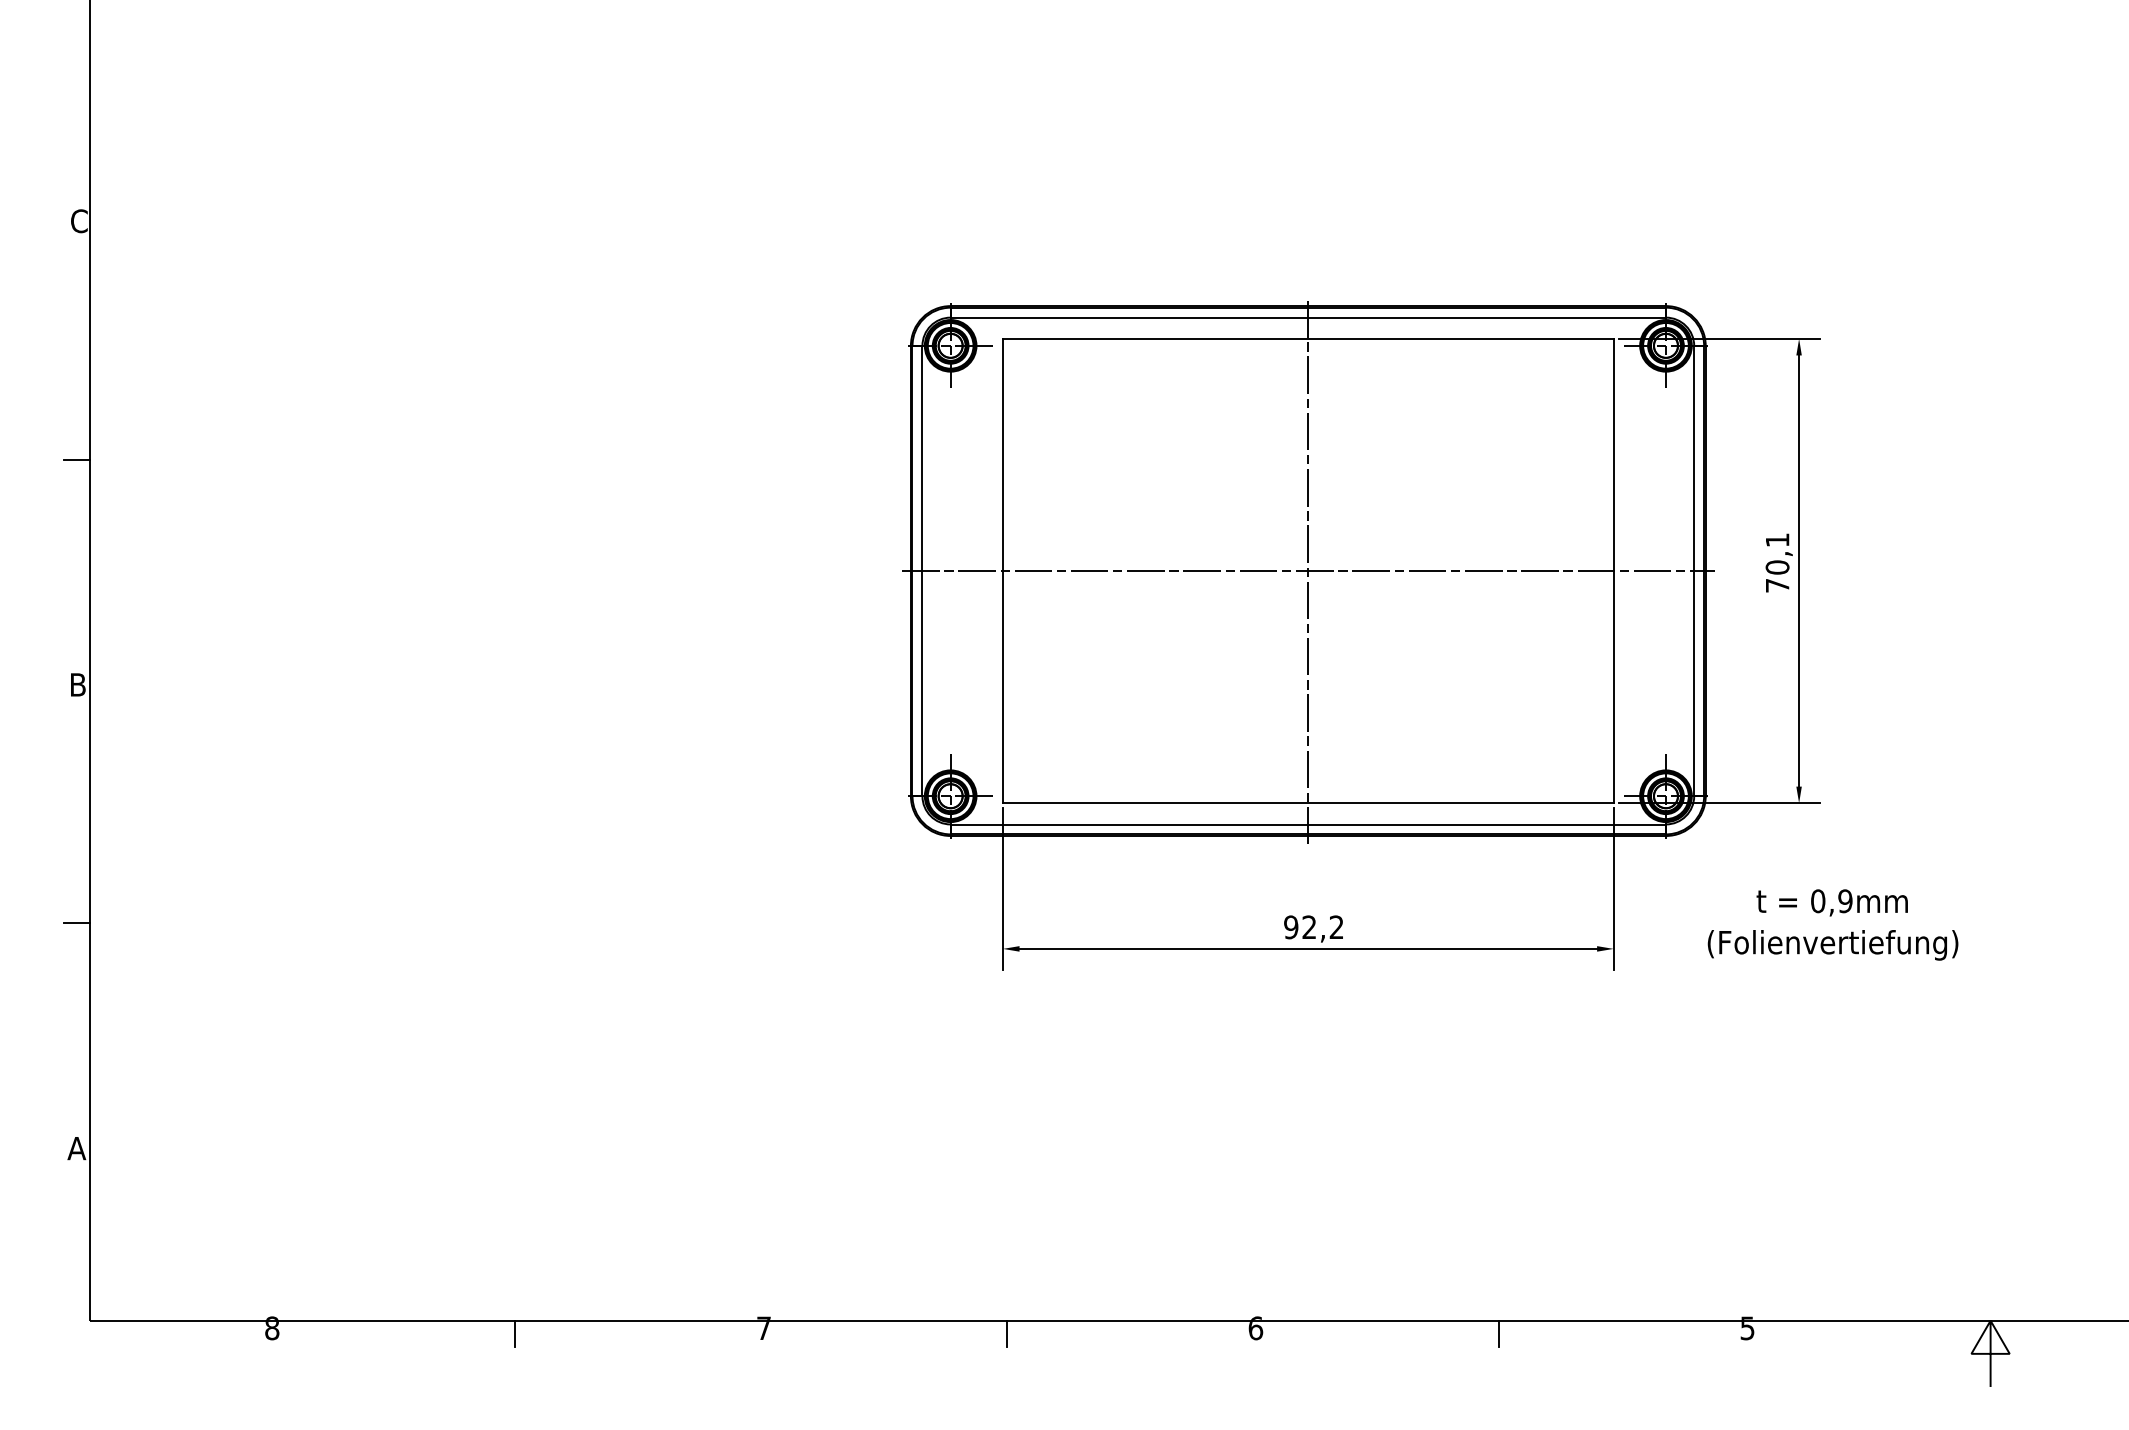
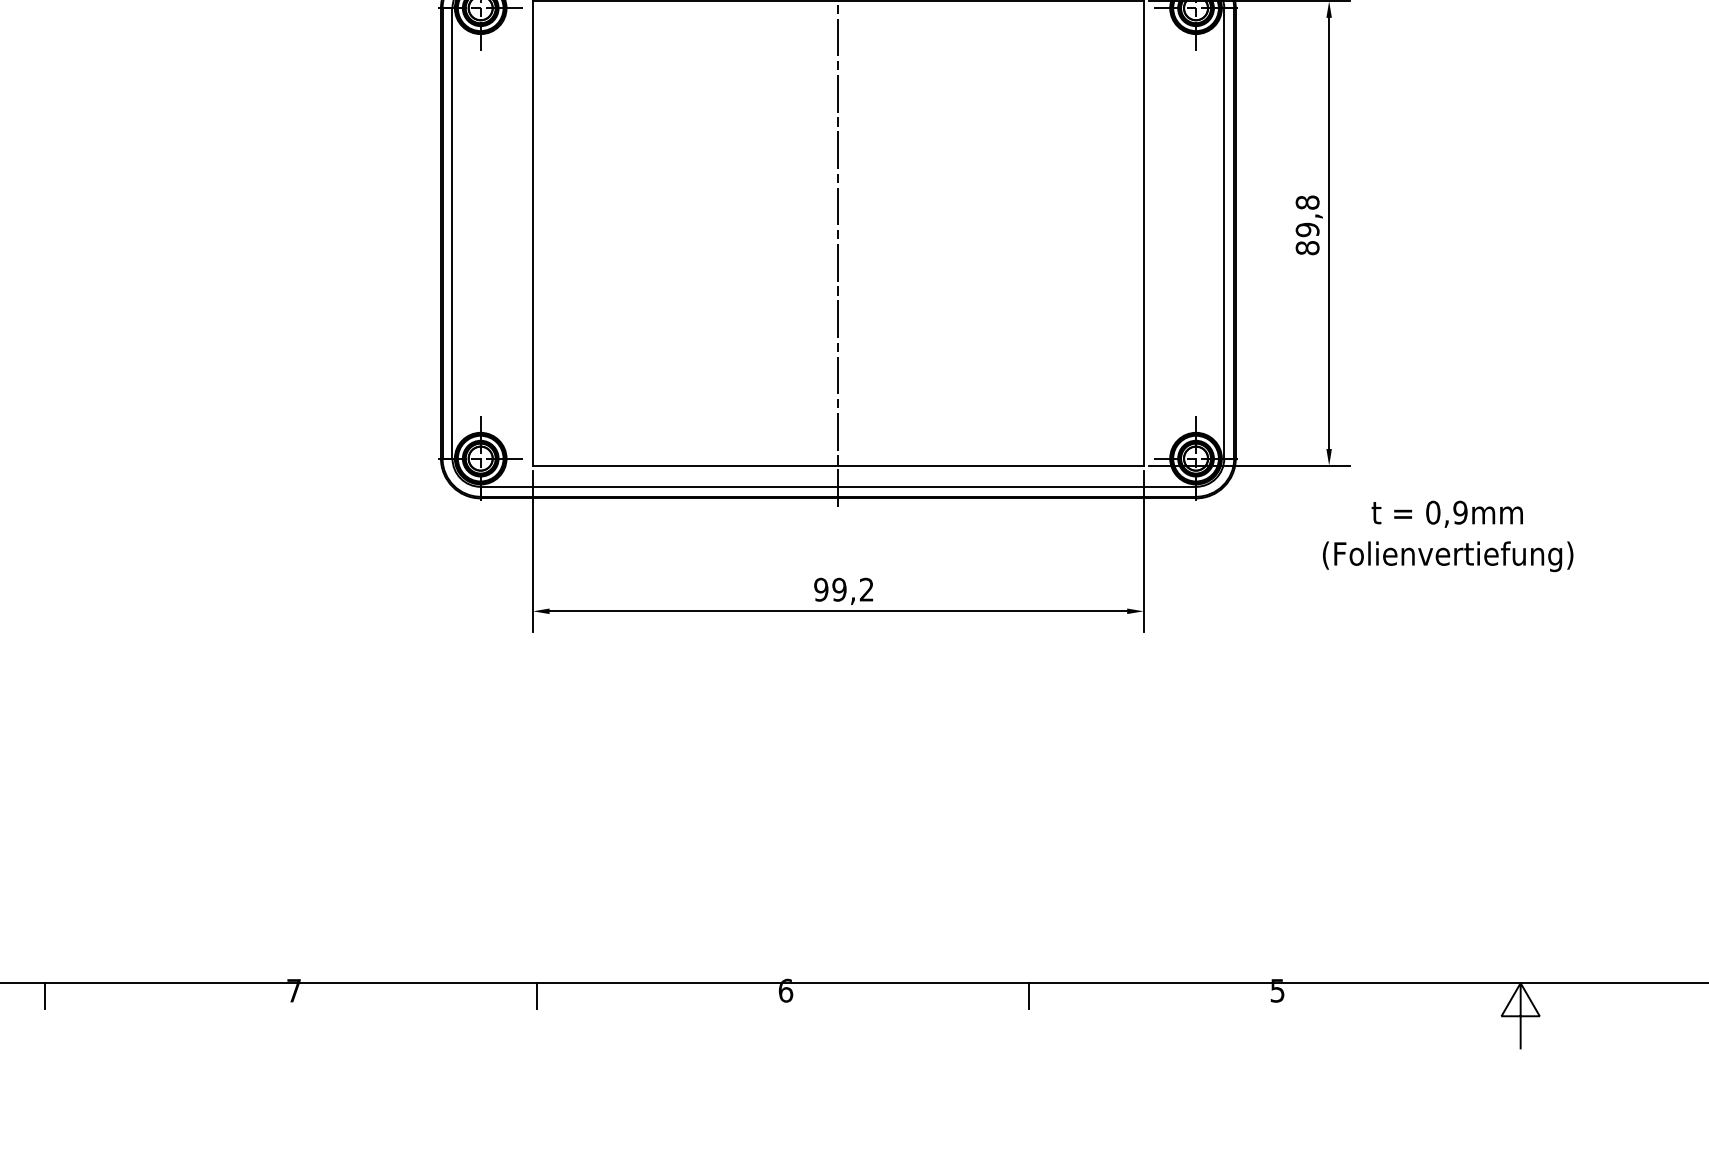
text: (1777, 562) -> (1307, 224), 70,1 -> 89,8
line: (1307, 571) -> (837, 233), removed
text: (1832, 924) -> (1447, 535), moved
text: (1309, 927) -> (839, 589), 92,2 -> 99,2

